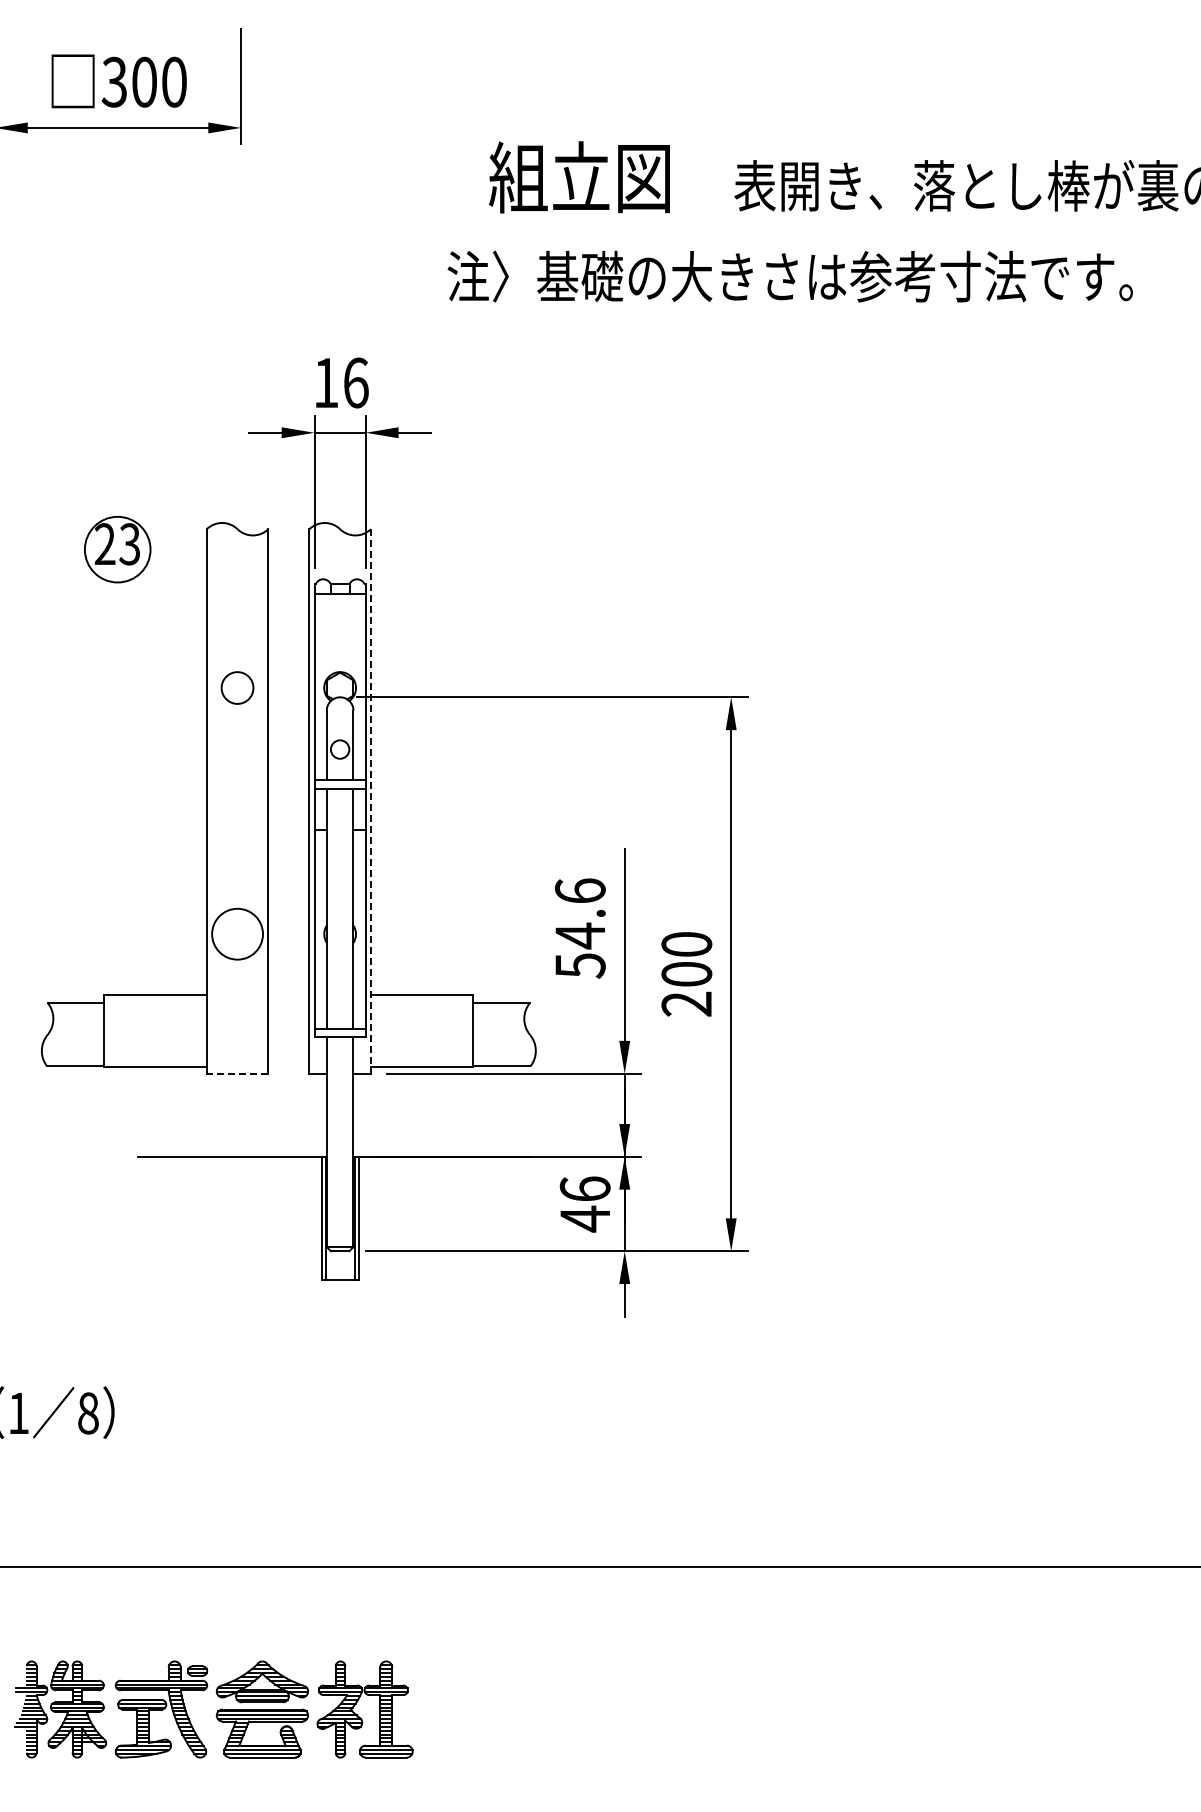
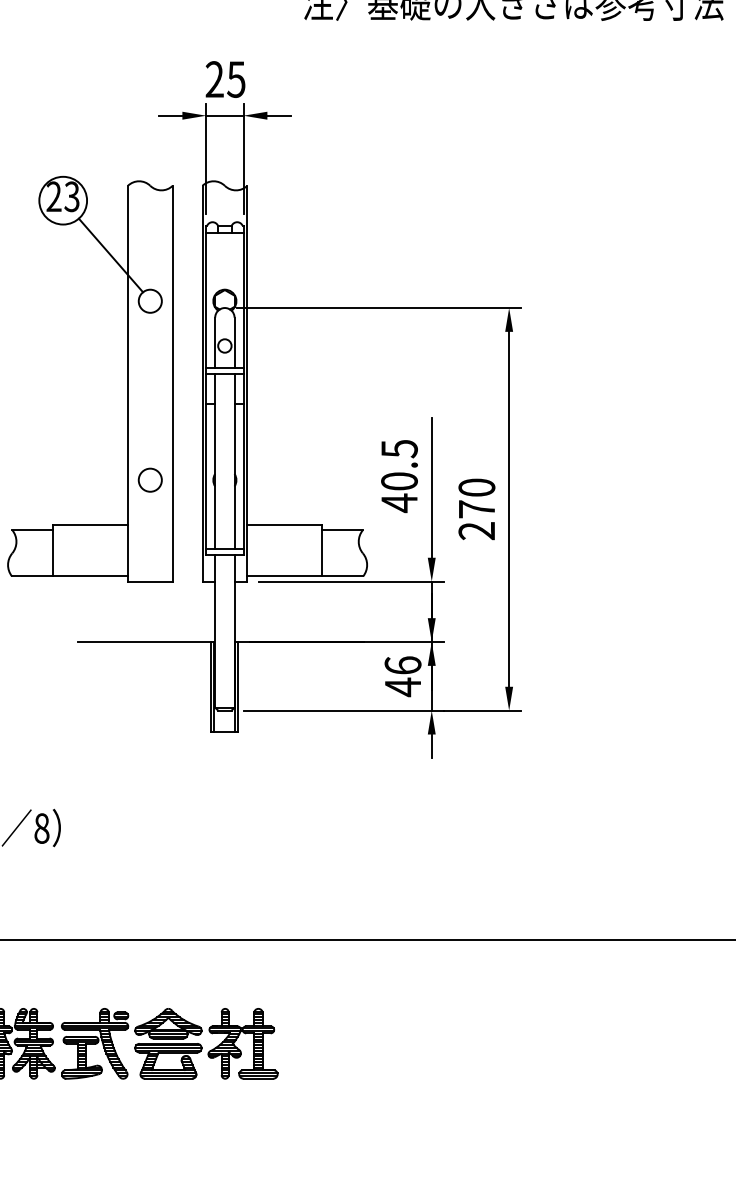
text: (340, 382) -> (225, 79), 16 -> 25
line: (183, 624) -> (111, 255), added
line: (370, 801) -> (246, 383), dashed -> solid
text: (580, 928) -> (399, 476), 54.6 -> 40.5
circle: (237, 934) -> (150, 480), size x0.62
text: (686, 973) -> (476, 508), 200 -> 270
line: (237, 1073) -> (150, 581), dashed -> solid

